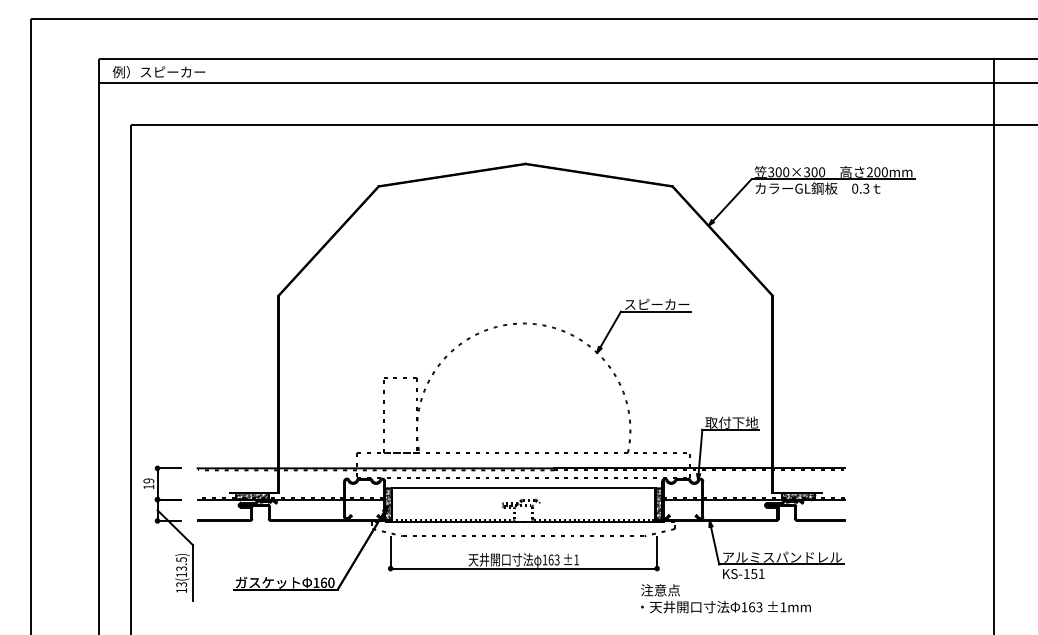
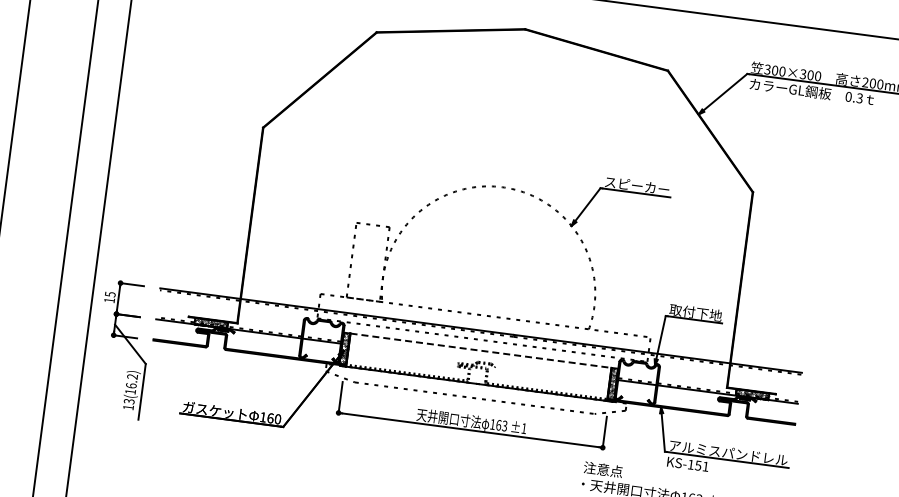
text: (148, 480) -> (110, 293), 19 -> 15
line: (523, 488) -> (480, 350), solid -> dashed
text: (181, 564) -> (131, 381), 13(13.5) -> 13(16.2)

